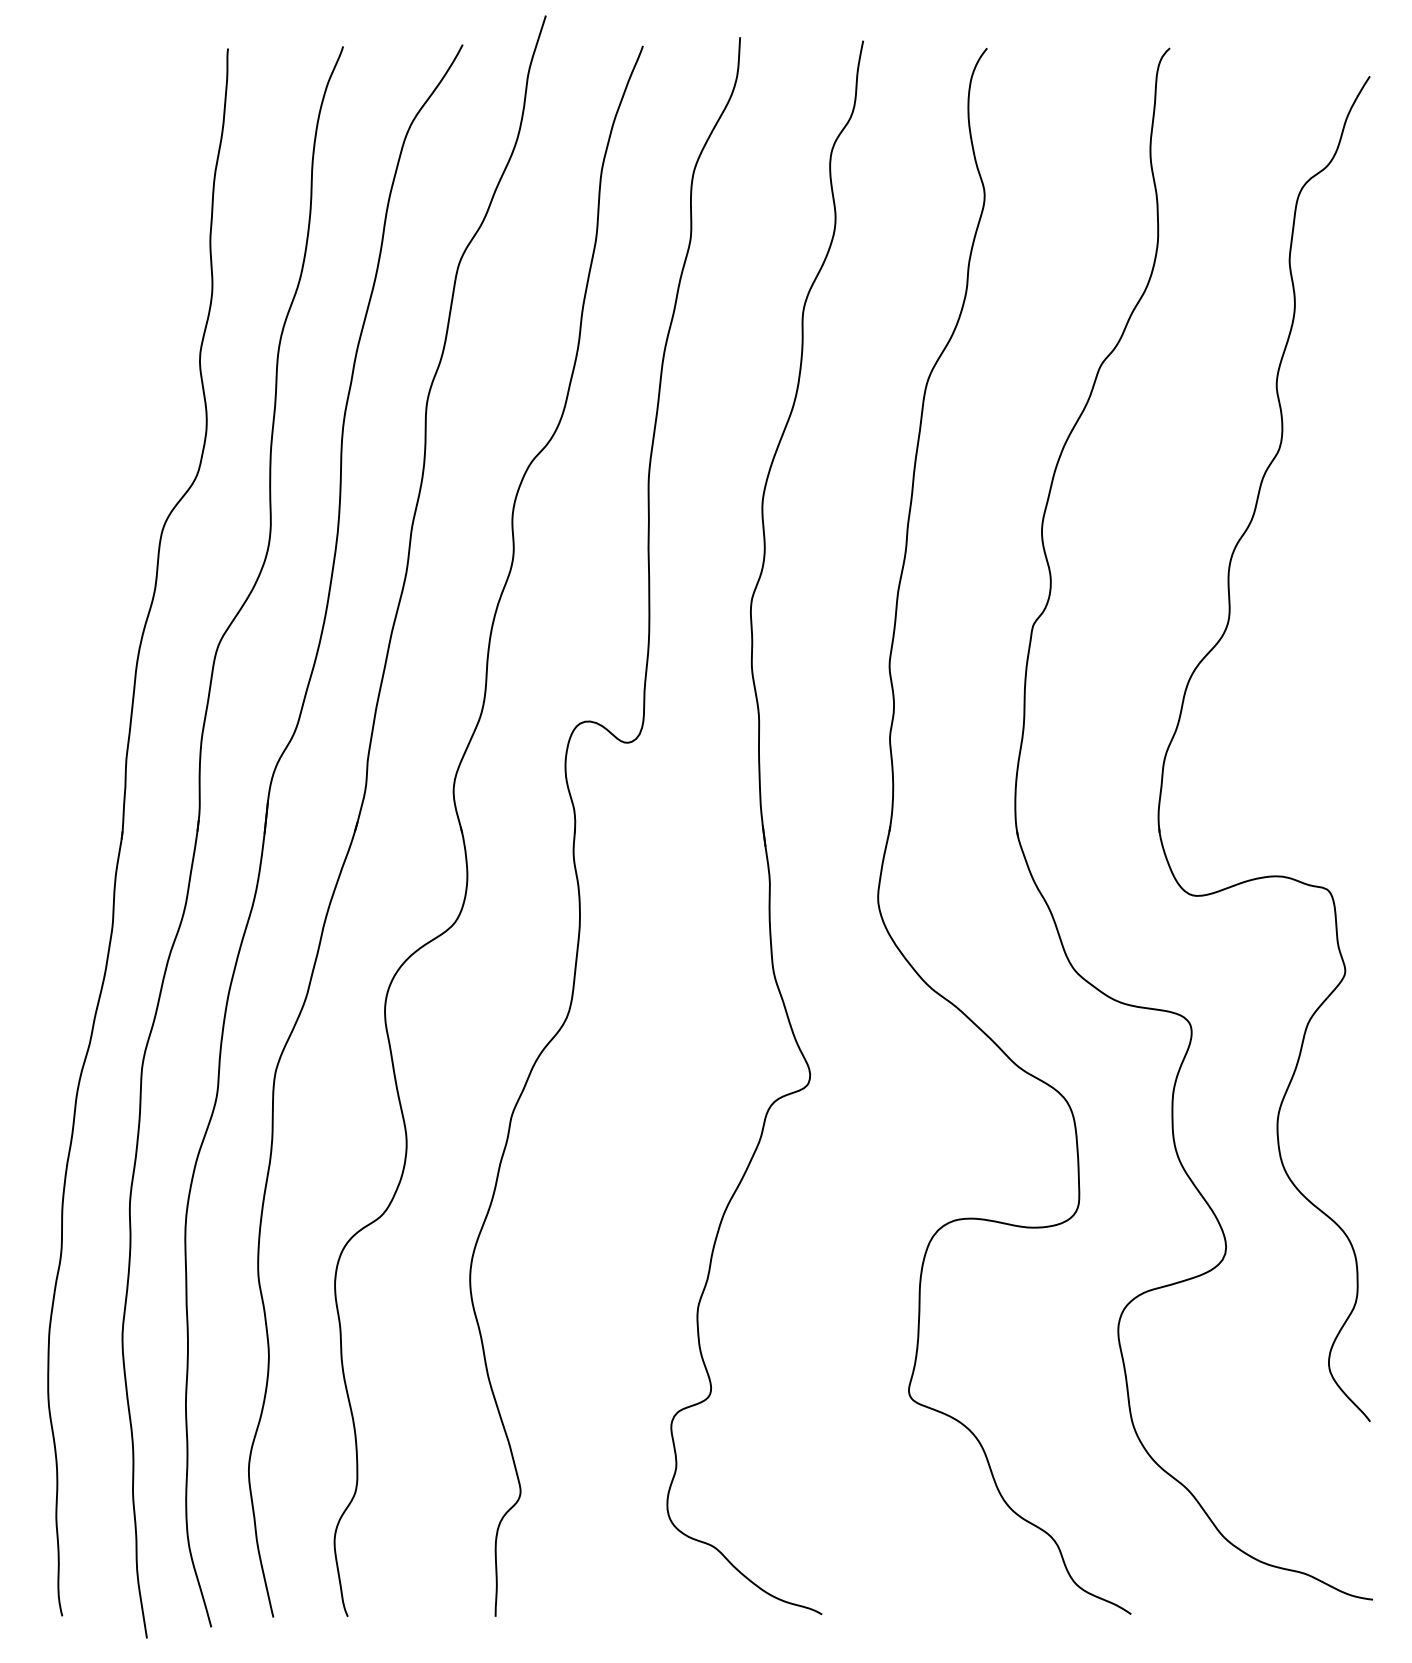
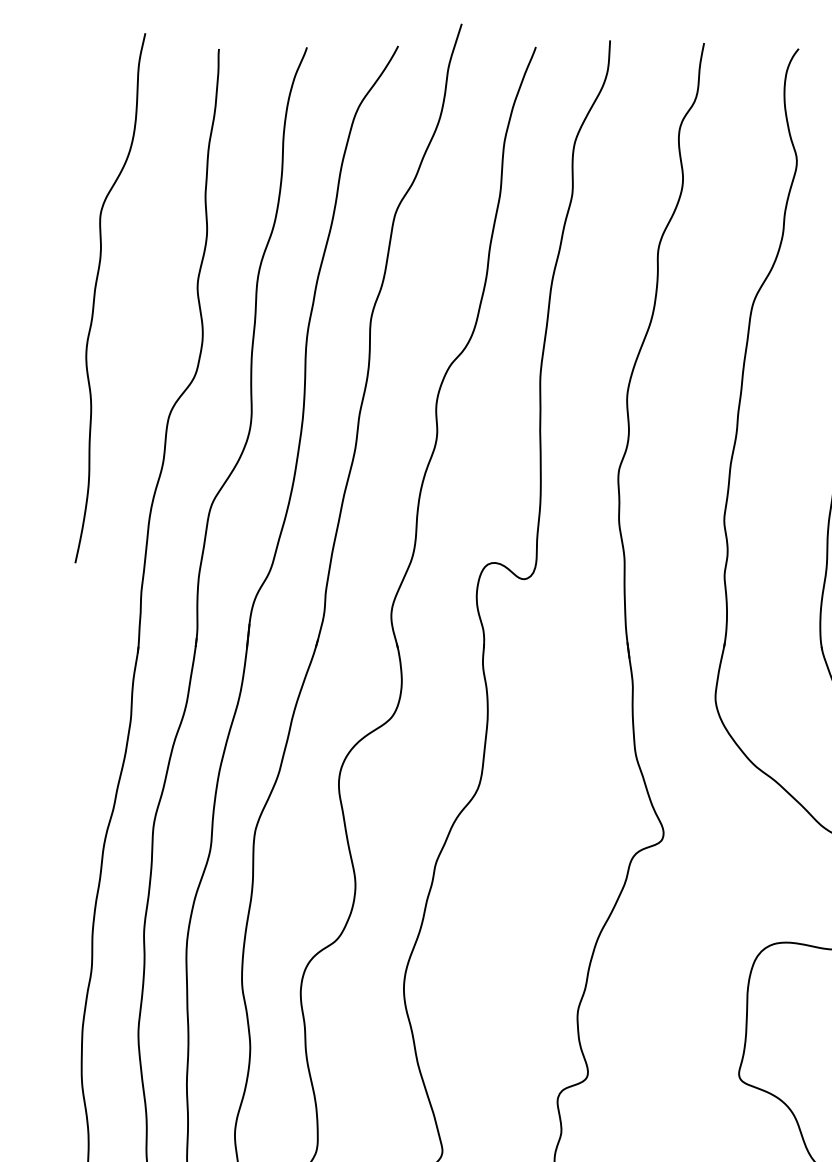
curve: (66, 368) -> (95, 293), added

